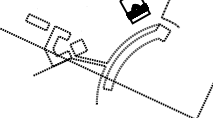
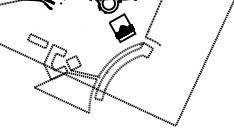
line: (64, 90) -> (61, 100), added

